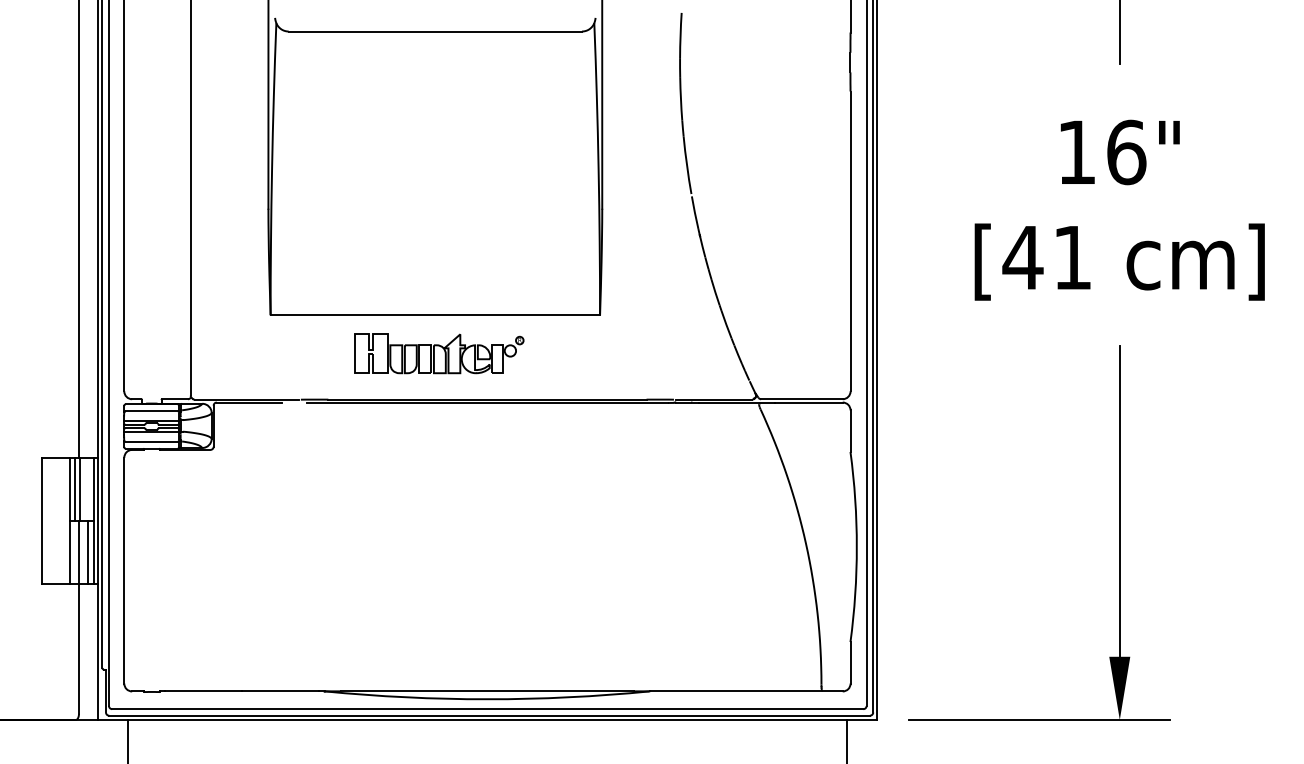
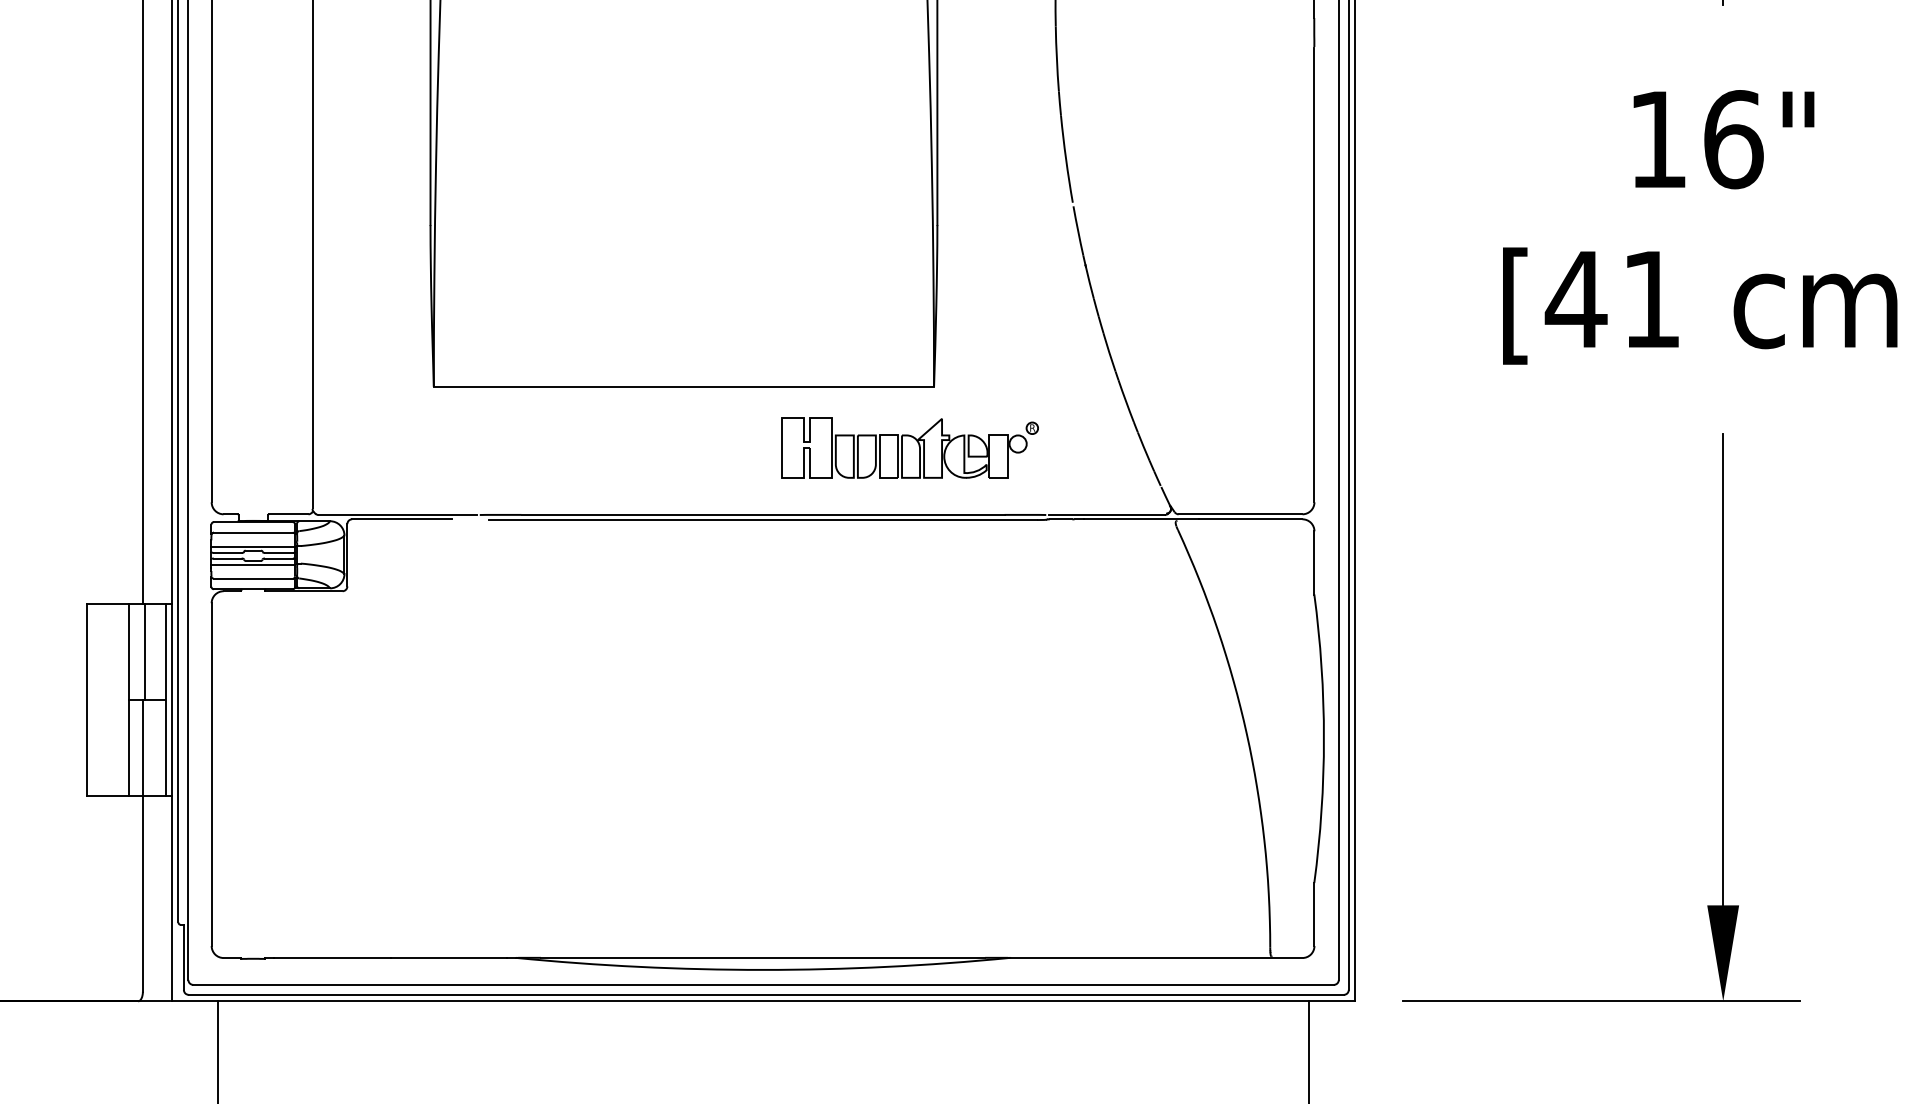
part: (439, 353) -> (910, 447), moved
line: (74, 489) -> (136, 651), removed
line: (88, 552) -> (157, 747), removed

